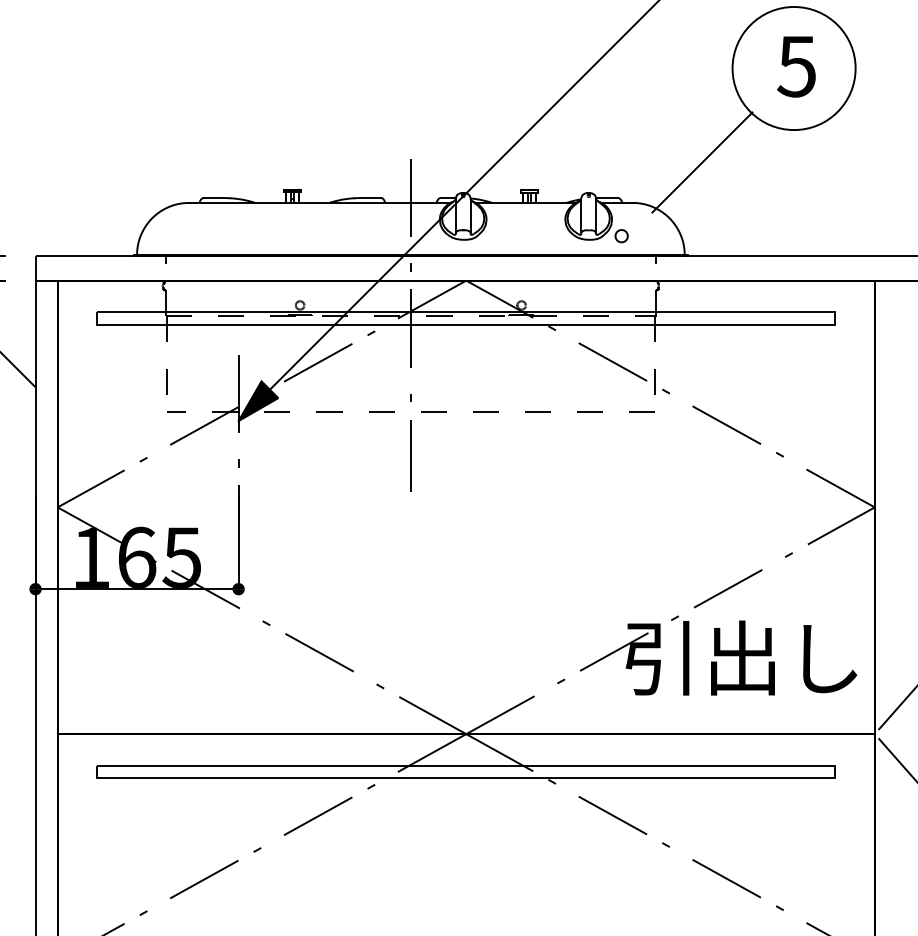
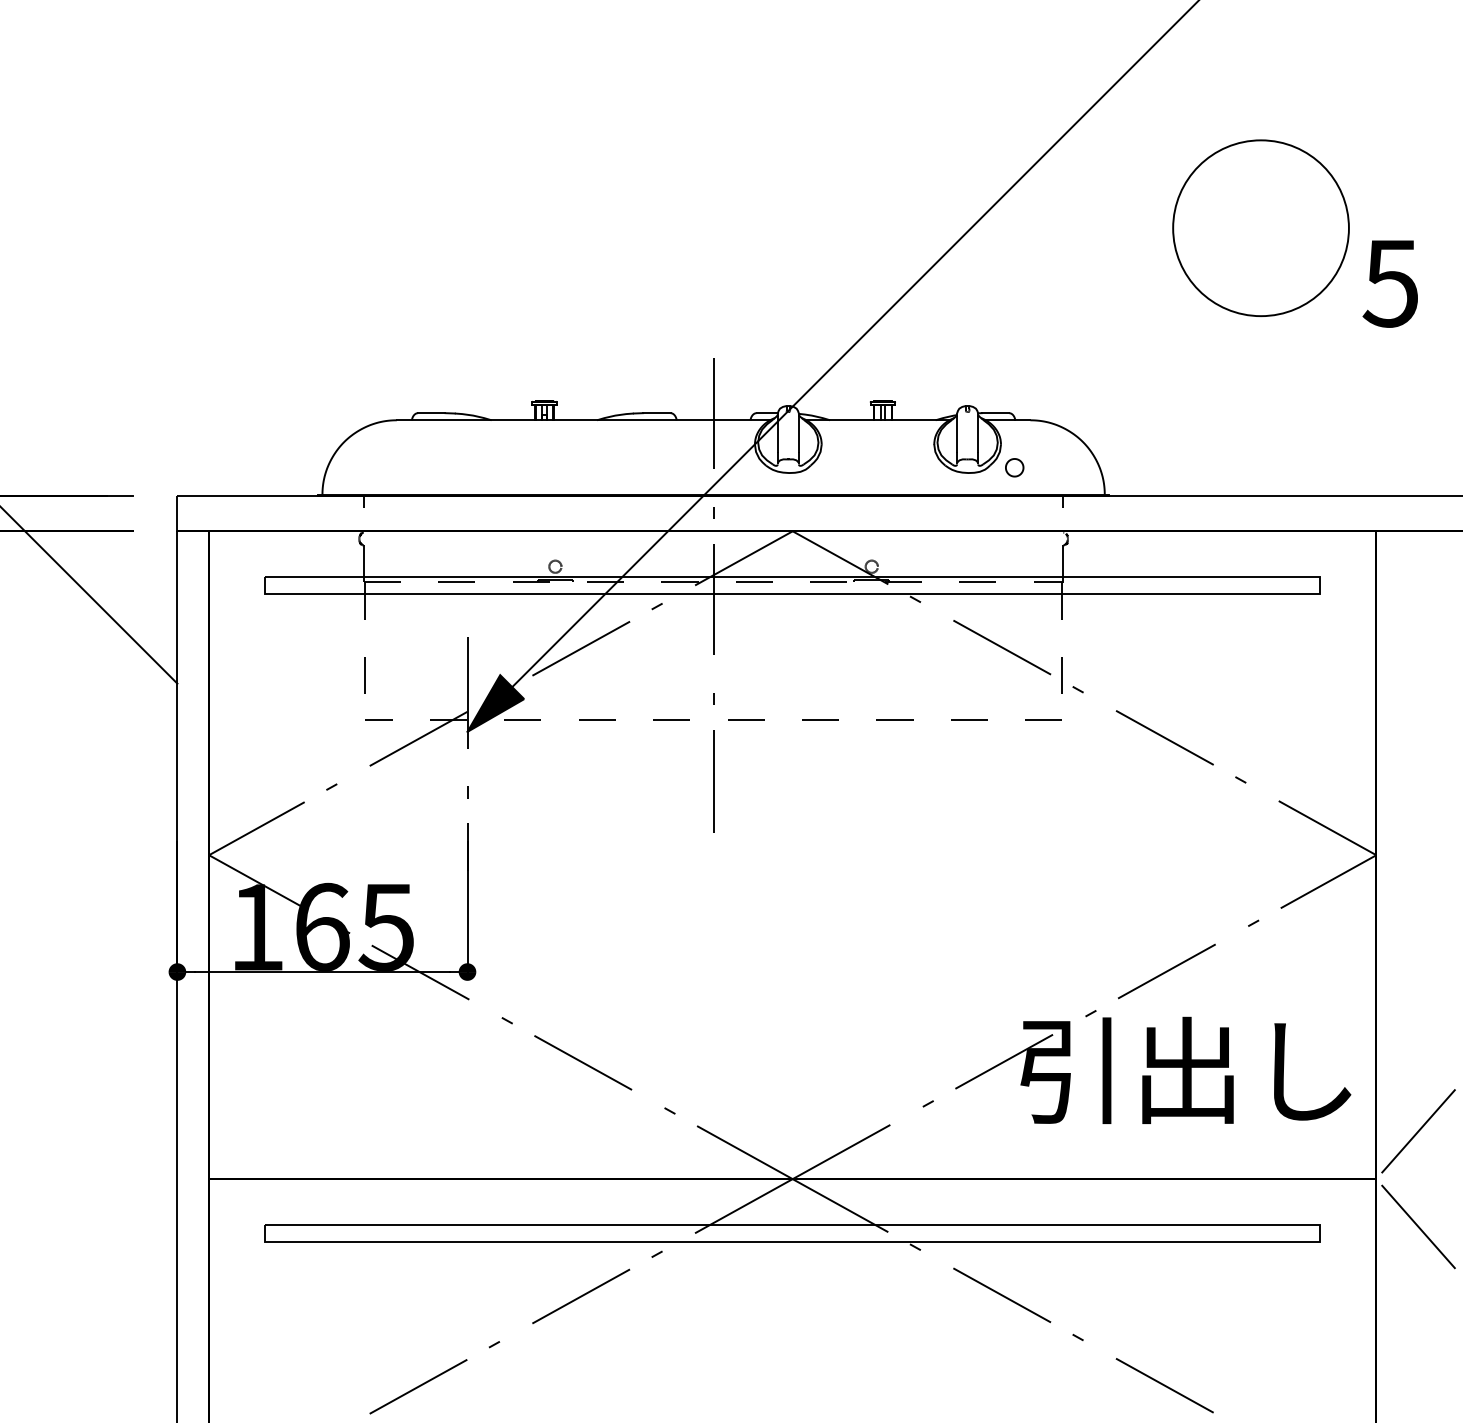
text: (795, 66) -> (1389, 283), moved
line: (702, 162) -> (1129, 362), removed

